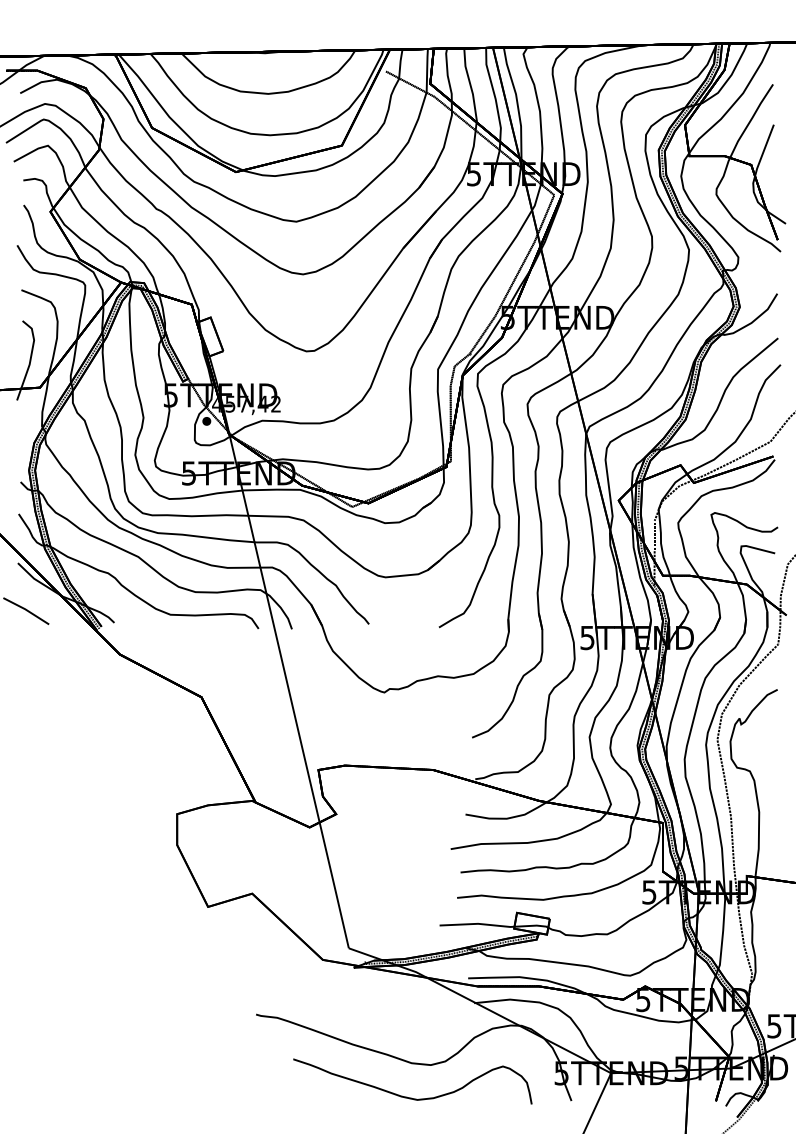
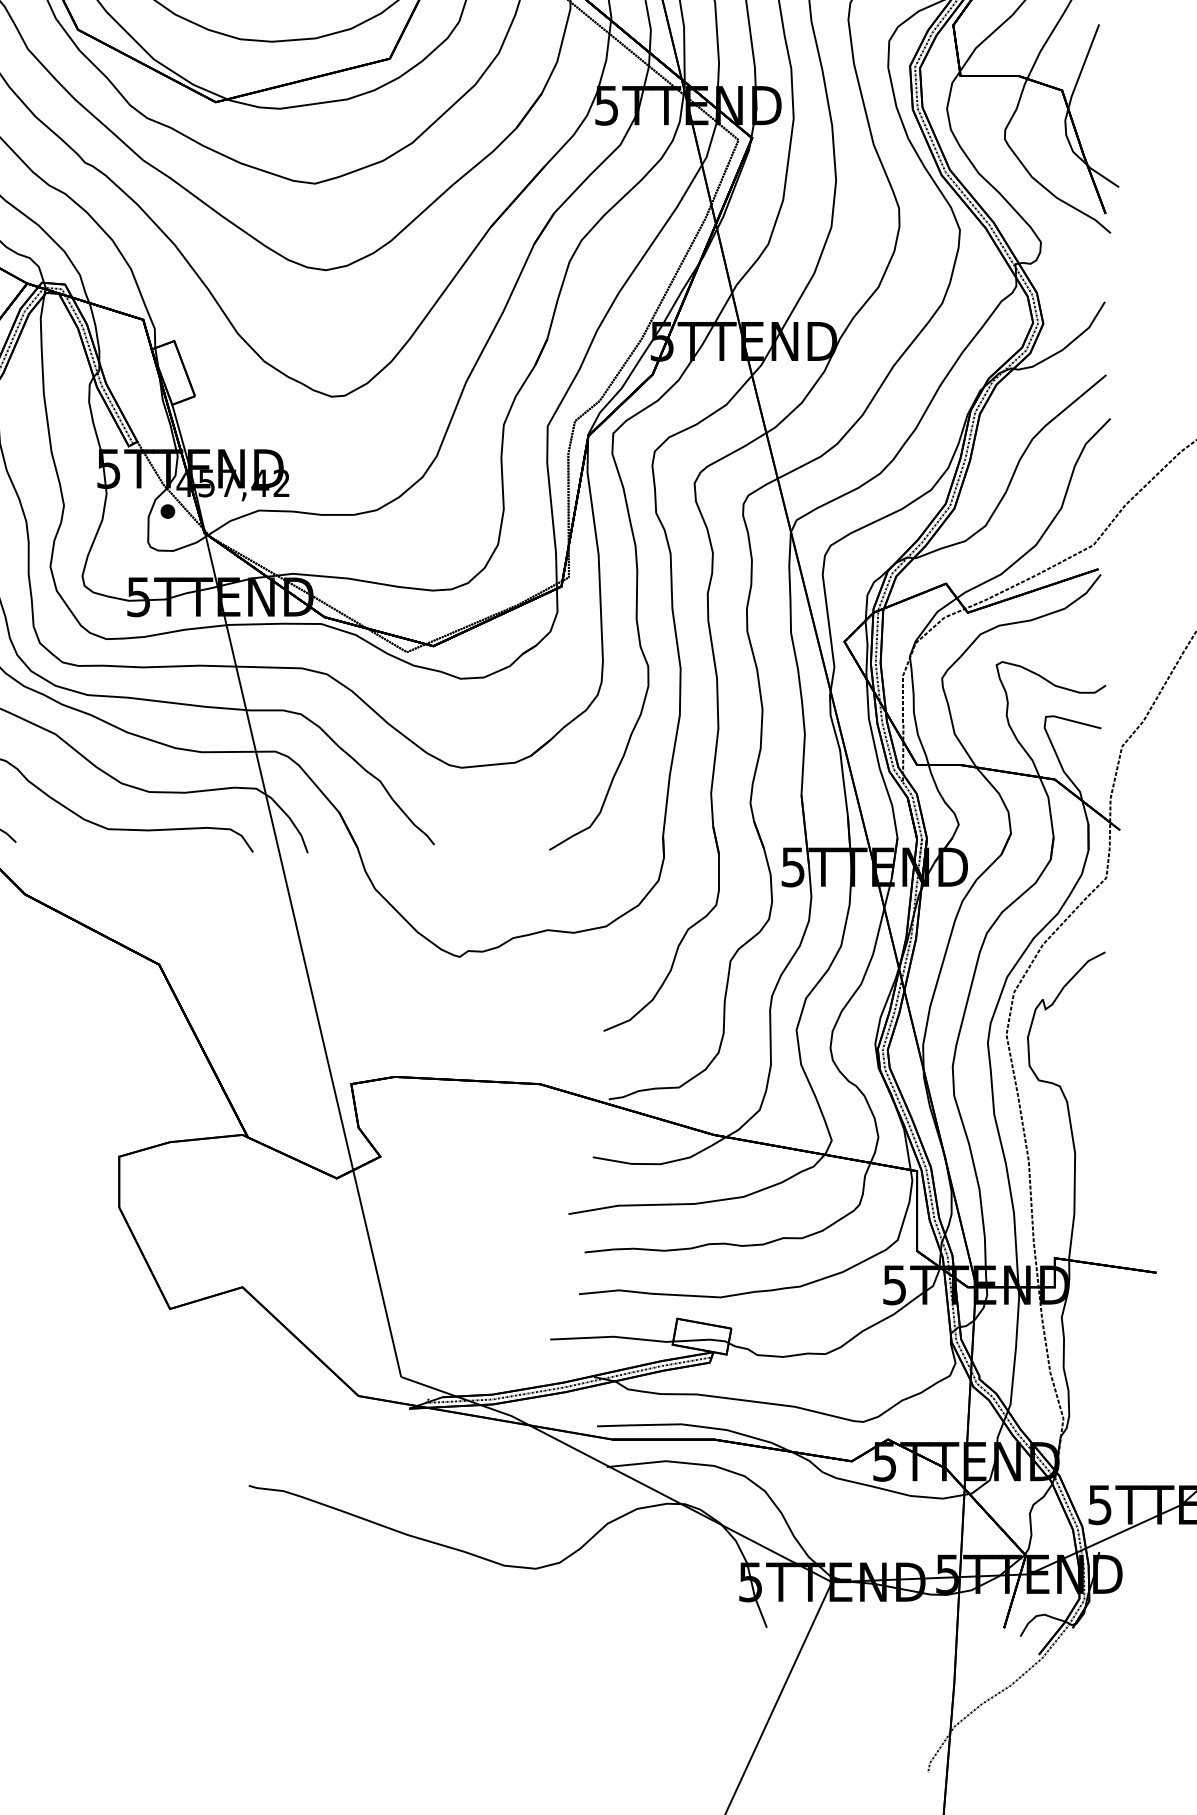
part: (407, 1096) -> (497, 1620), removed

